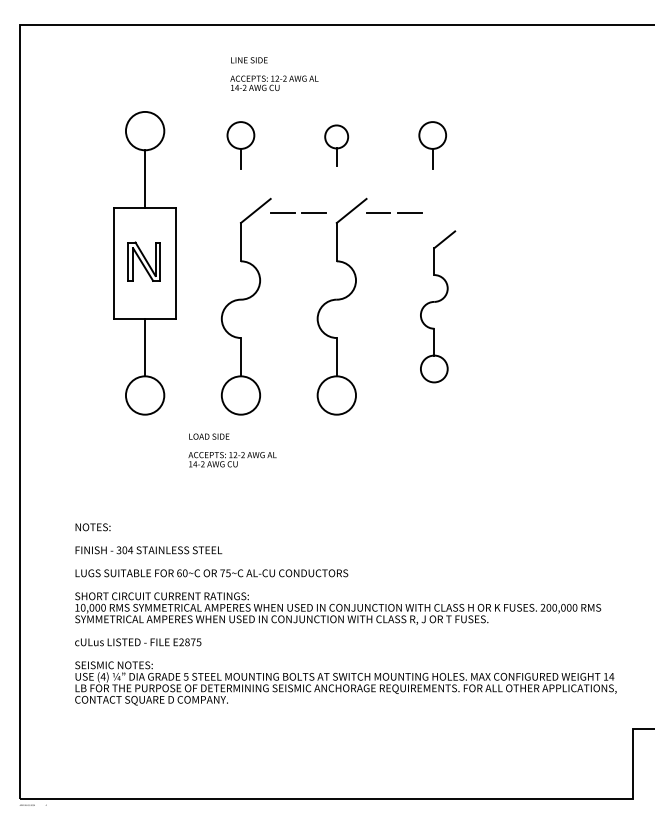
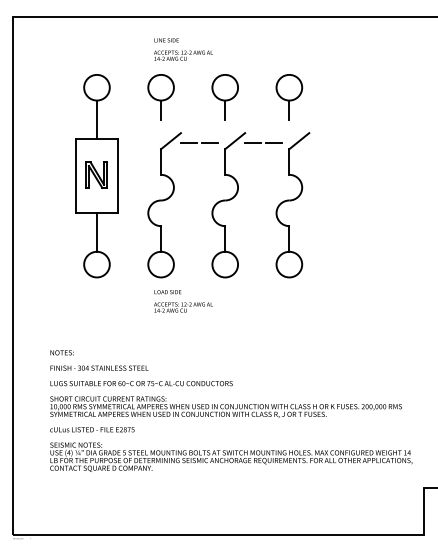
part: (240, 145) -> (160, 97), size x1.43
part: (335, 145) -> (224, 97), size x1.67
part: (432, 145) -> (289, 97), size x1.43
part: (437, 307) -> (292, 205), size x1.43
text: (232, 450) -> (183, 301), moved

